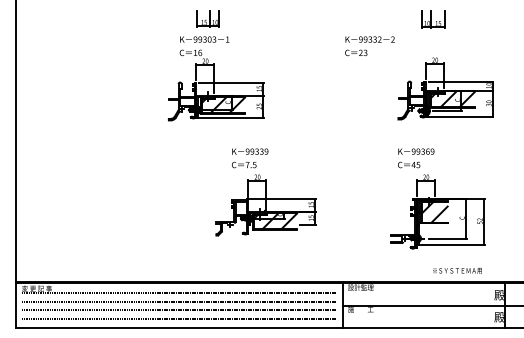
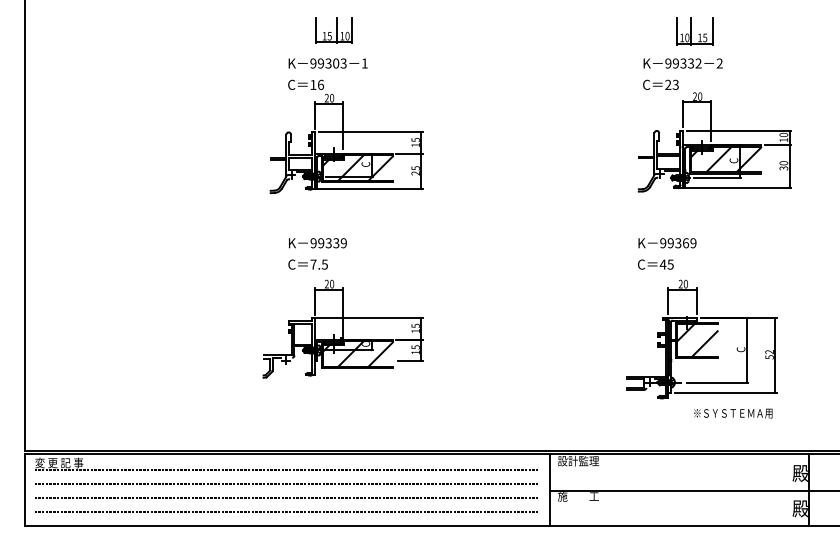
text: (369, 46) -> (682, 74), moved
part: (265, 192) -> (342, 308), moved
text: (457, 270) -> (733, 412), moved

